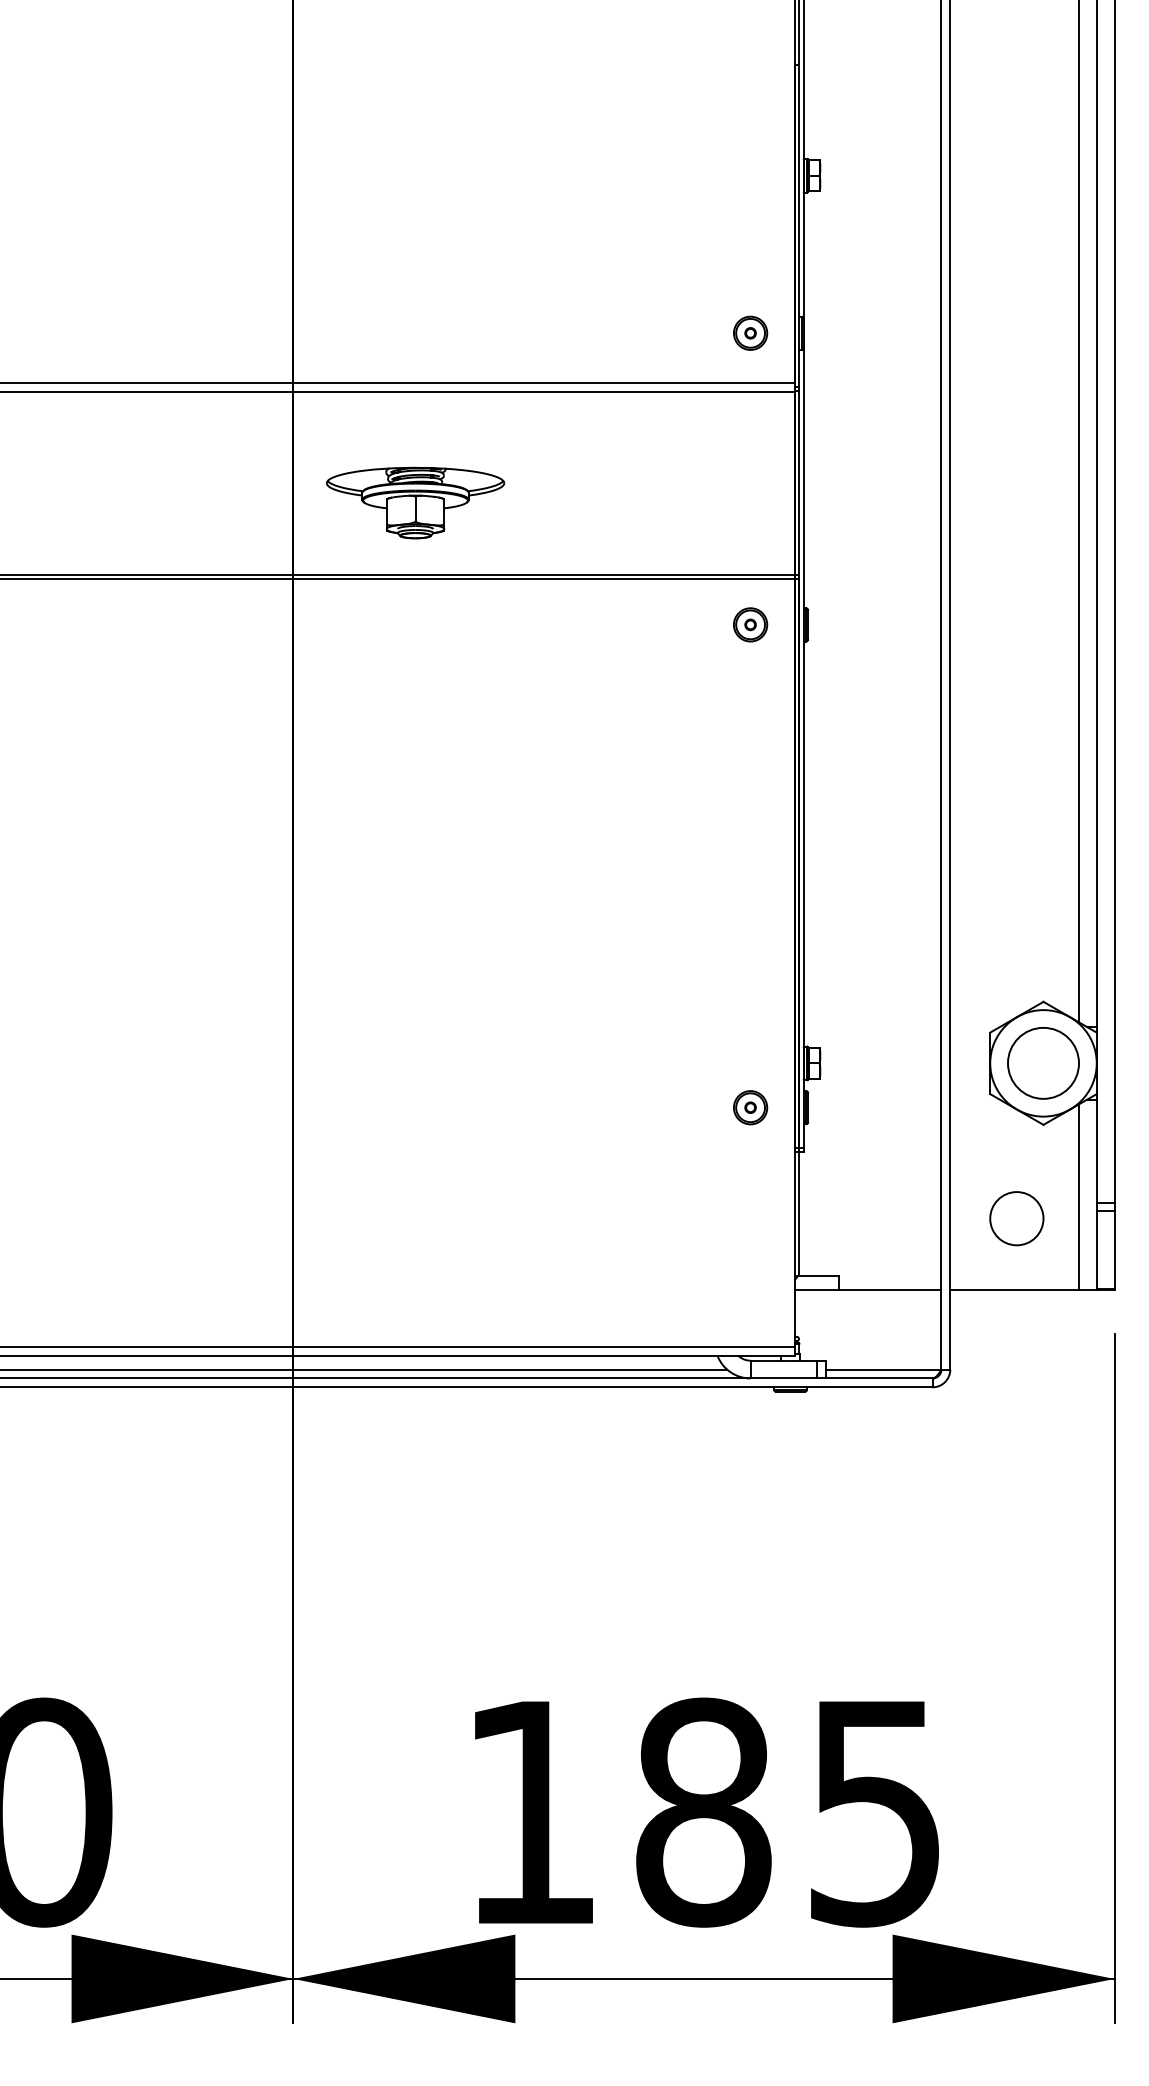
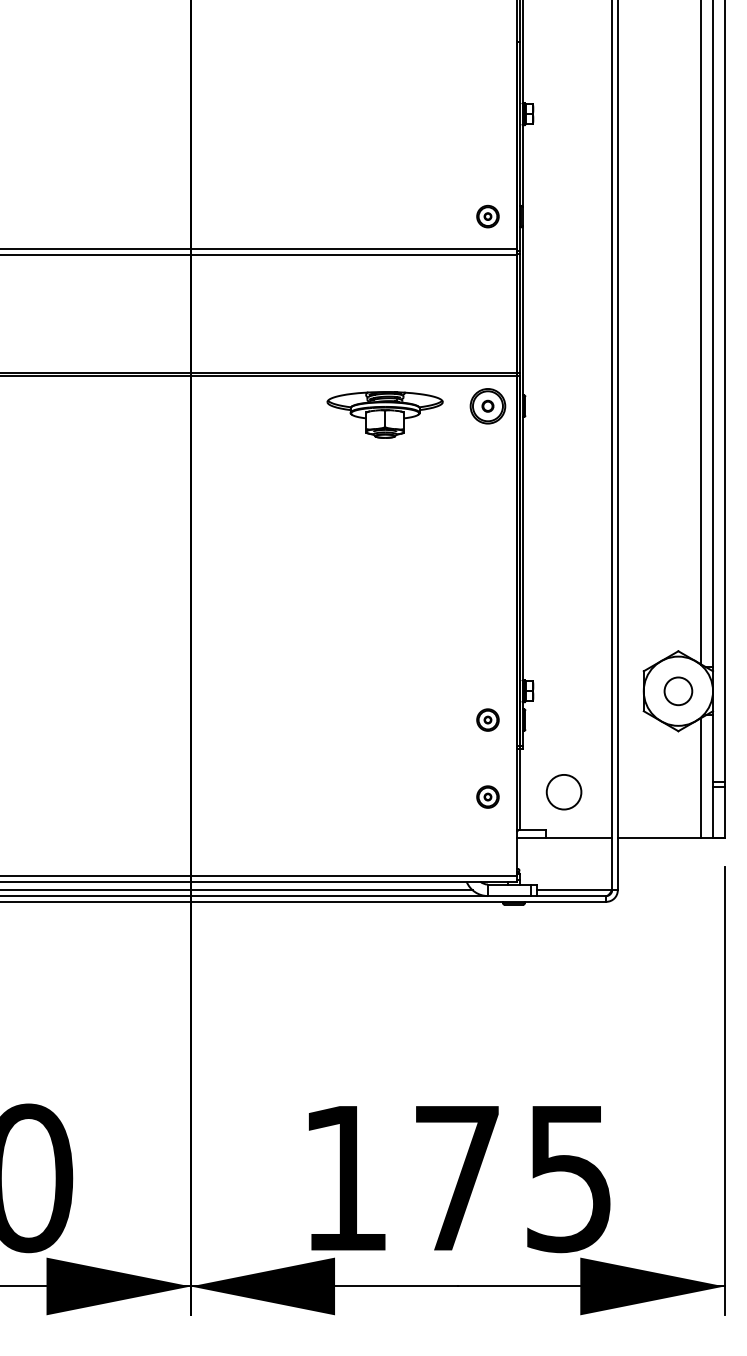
part: (414, 502) -> (384, 414), moved
part: (749, 623) -> (487, 405), size x1.6
circle: (1043, 1063) -> (678, 691), size x0.6
circle: (1015, 1219) -> (563, 792), moved
part: (749, 1225) -> (487, 796), added
text: (703, 1812) -> (457, 1178), 185 -> 175

